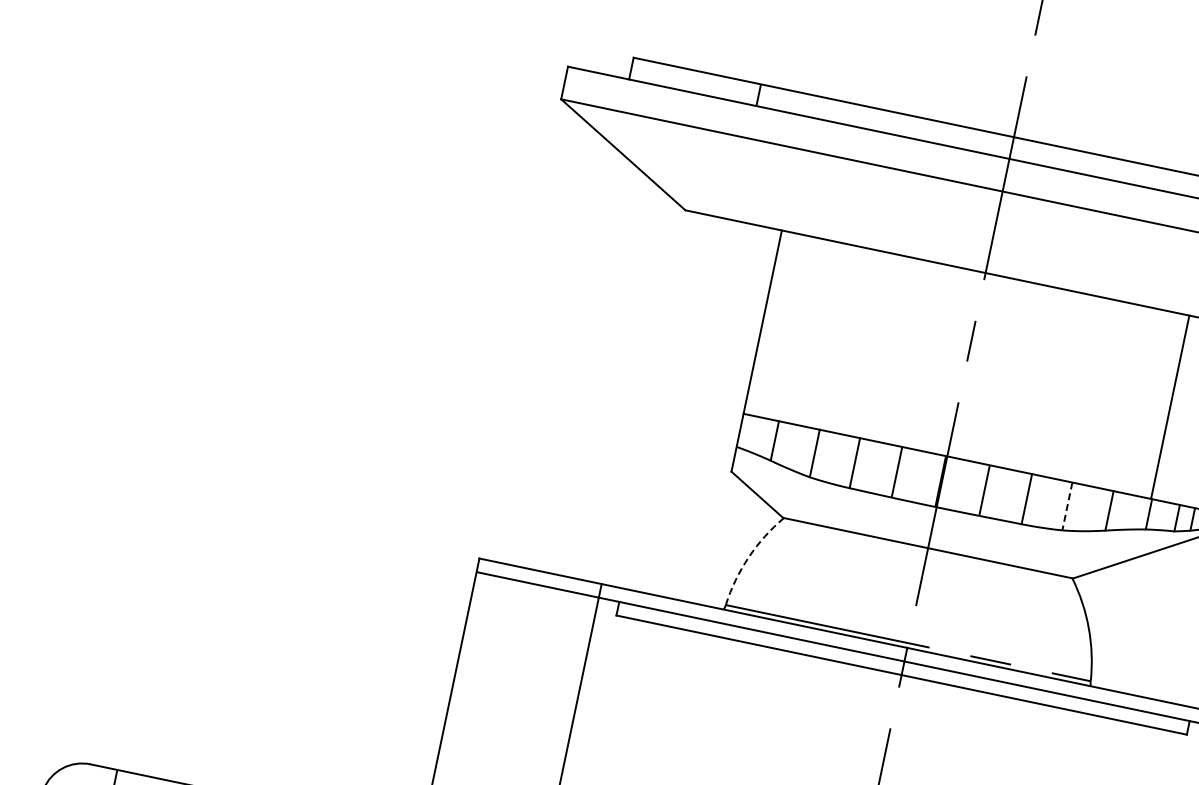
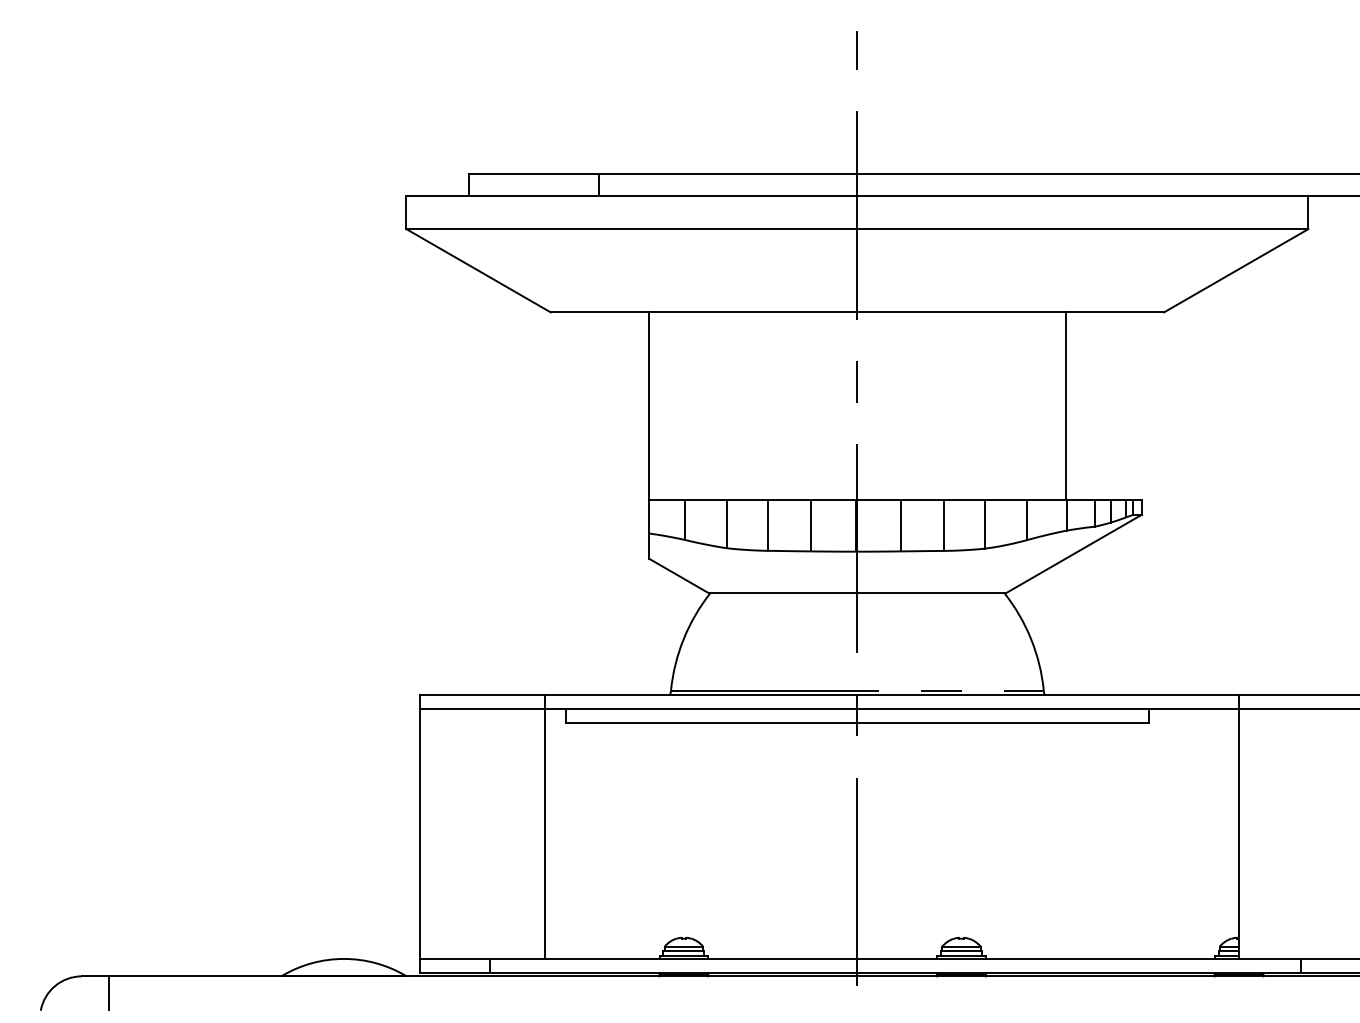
line: (1067, 506) -> (985, 524), dashed -> solid
arc: (748, 557) -> (683, 639), dashed -> solid

